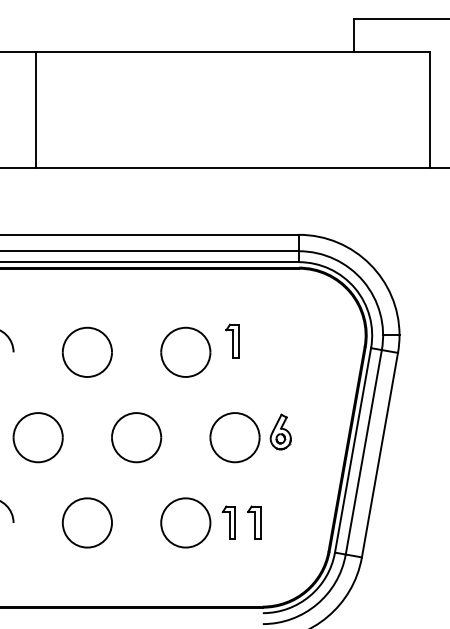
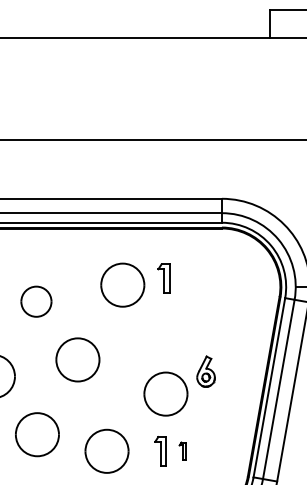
part: (232, 340) -> (163, 278), moved
part: (86, 351) -> (35, 301), size x0.7
part: (185, 351) -> (122, 284), moved
part: (136, 437) -> (77, 359), moved
part: (234, 437) -> (165, 393), moved
part: (86, 522) -> (36, 434), moved
part: (185, 522) -> (106, 450), moved
part: (254, 522) -> (183, 450), size x0.6

